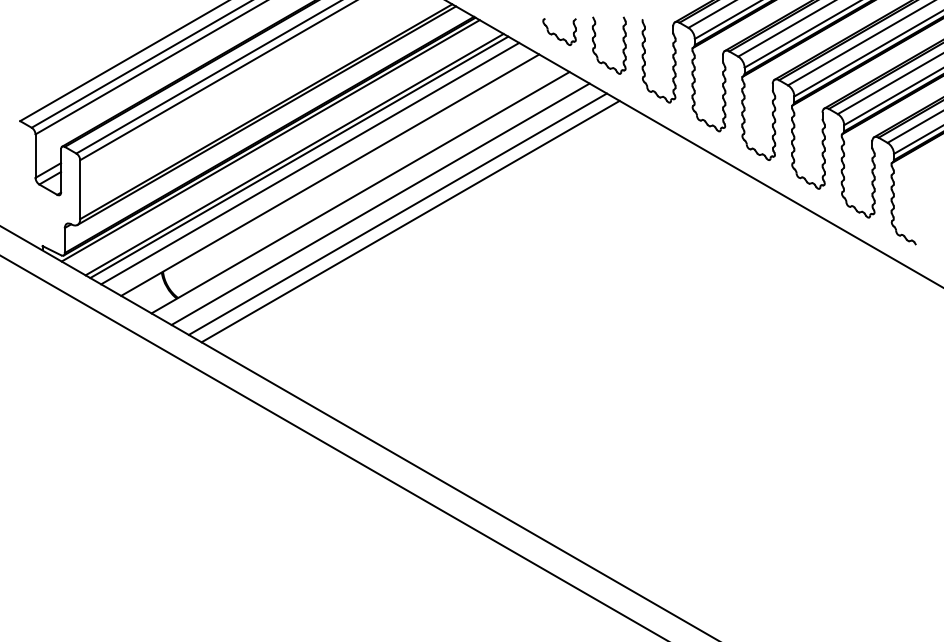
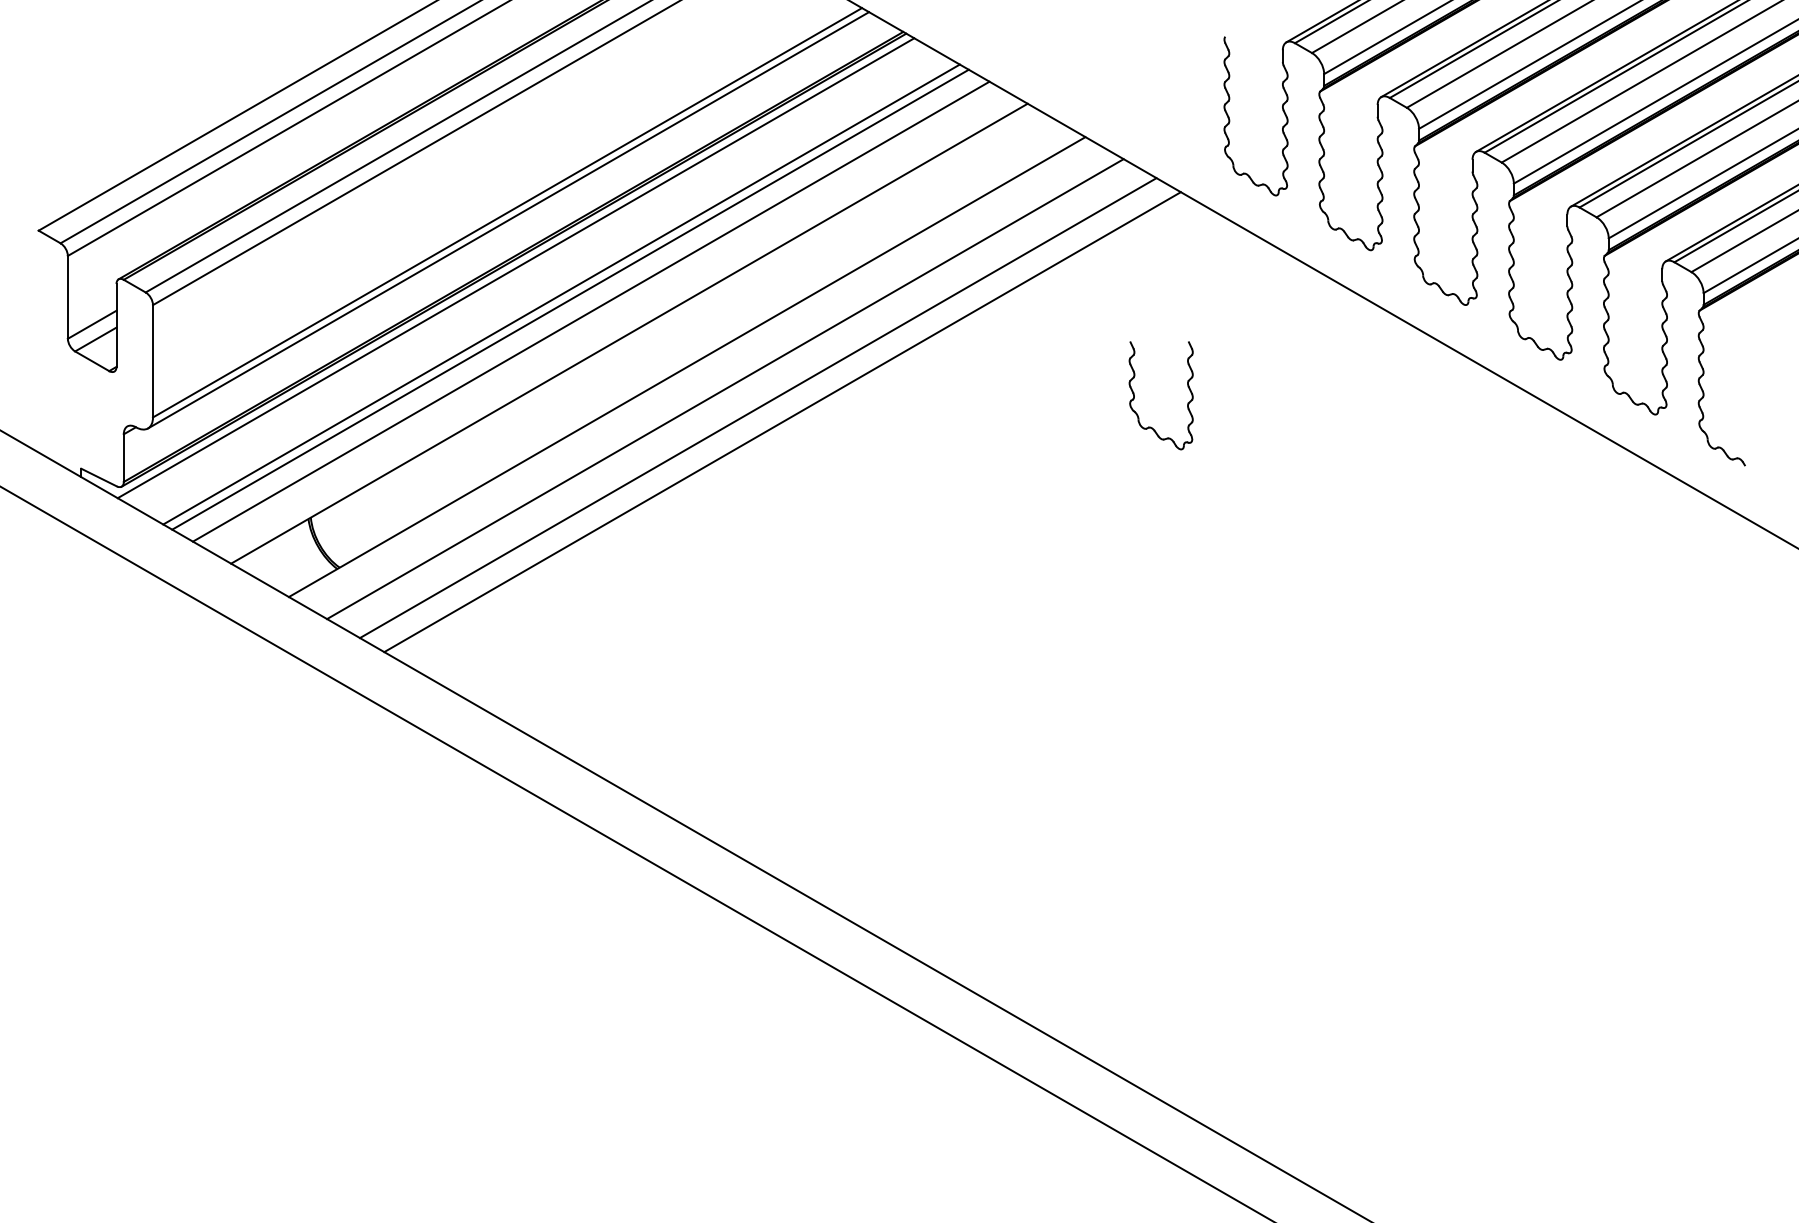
part: (559, 31) -> (1066, 59), removed
part: (622, 41) -> (1186, 387), moved

